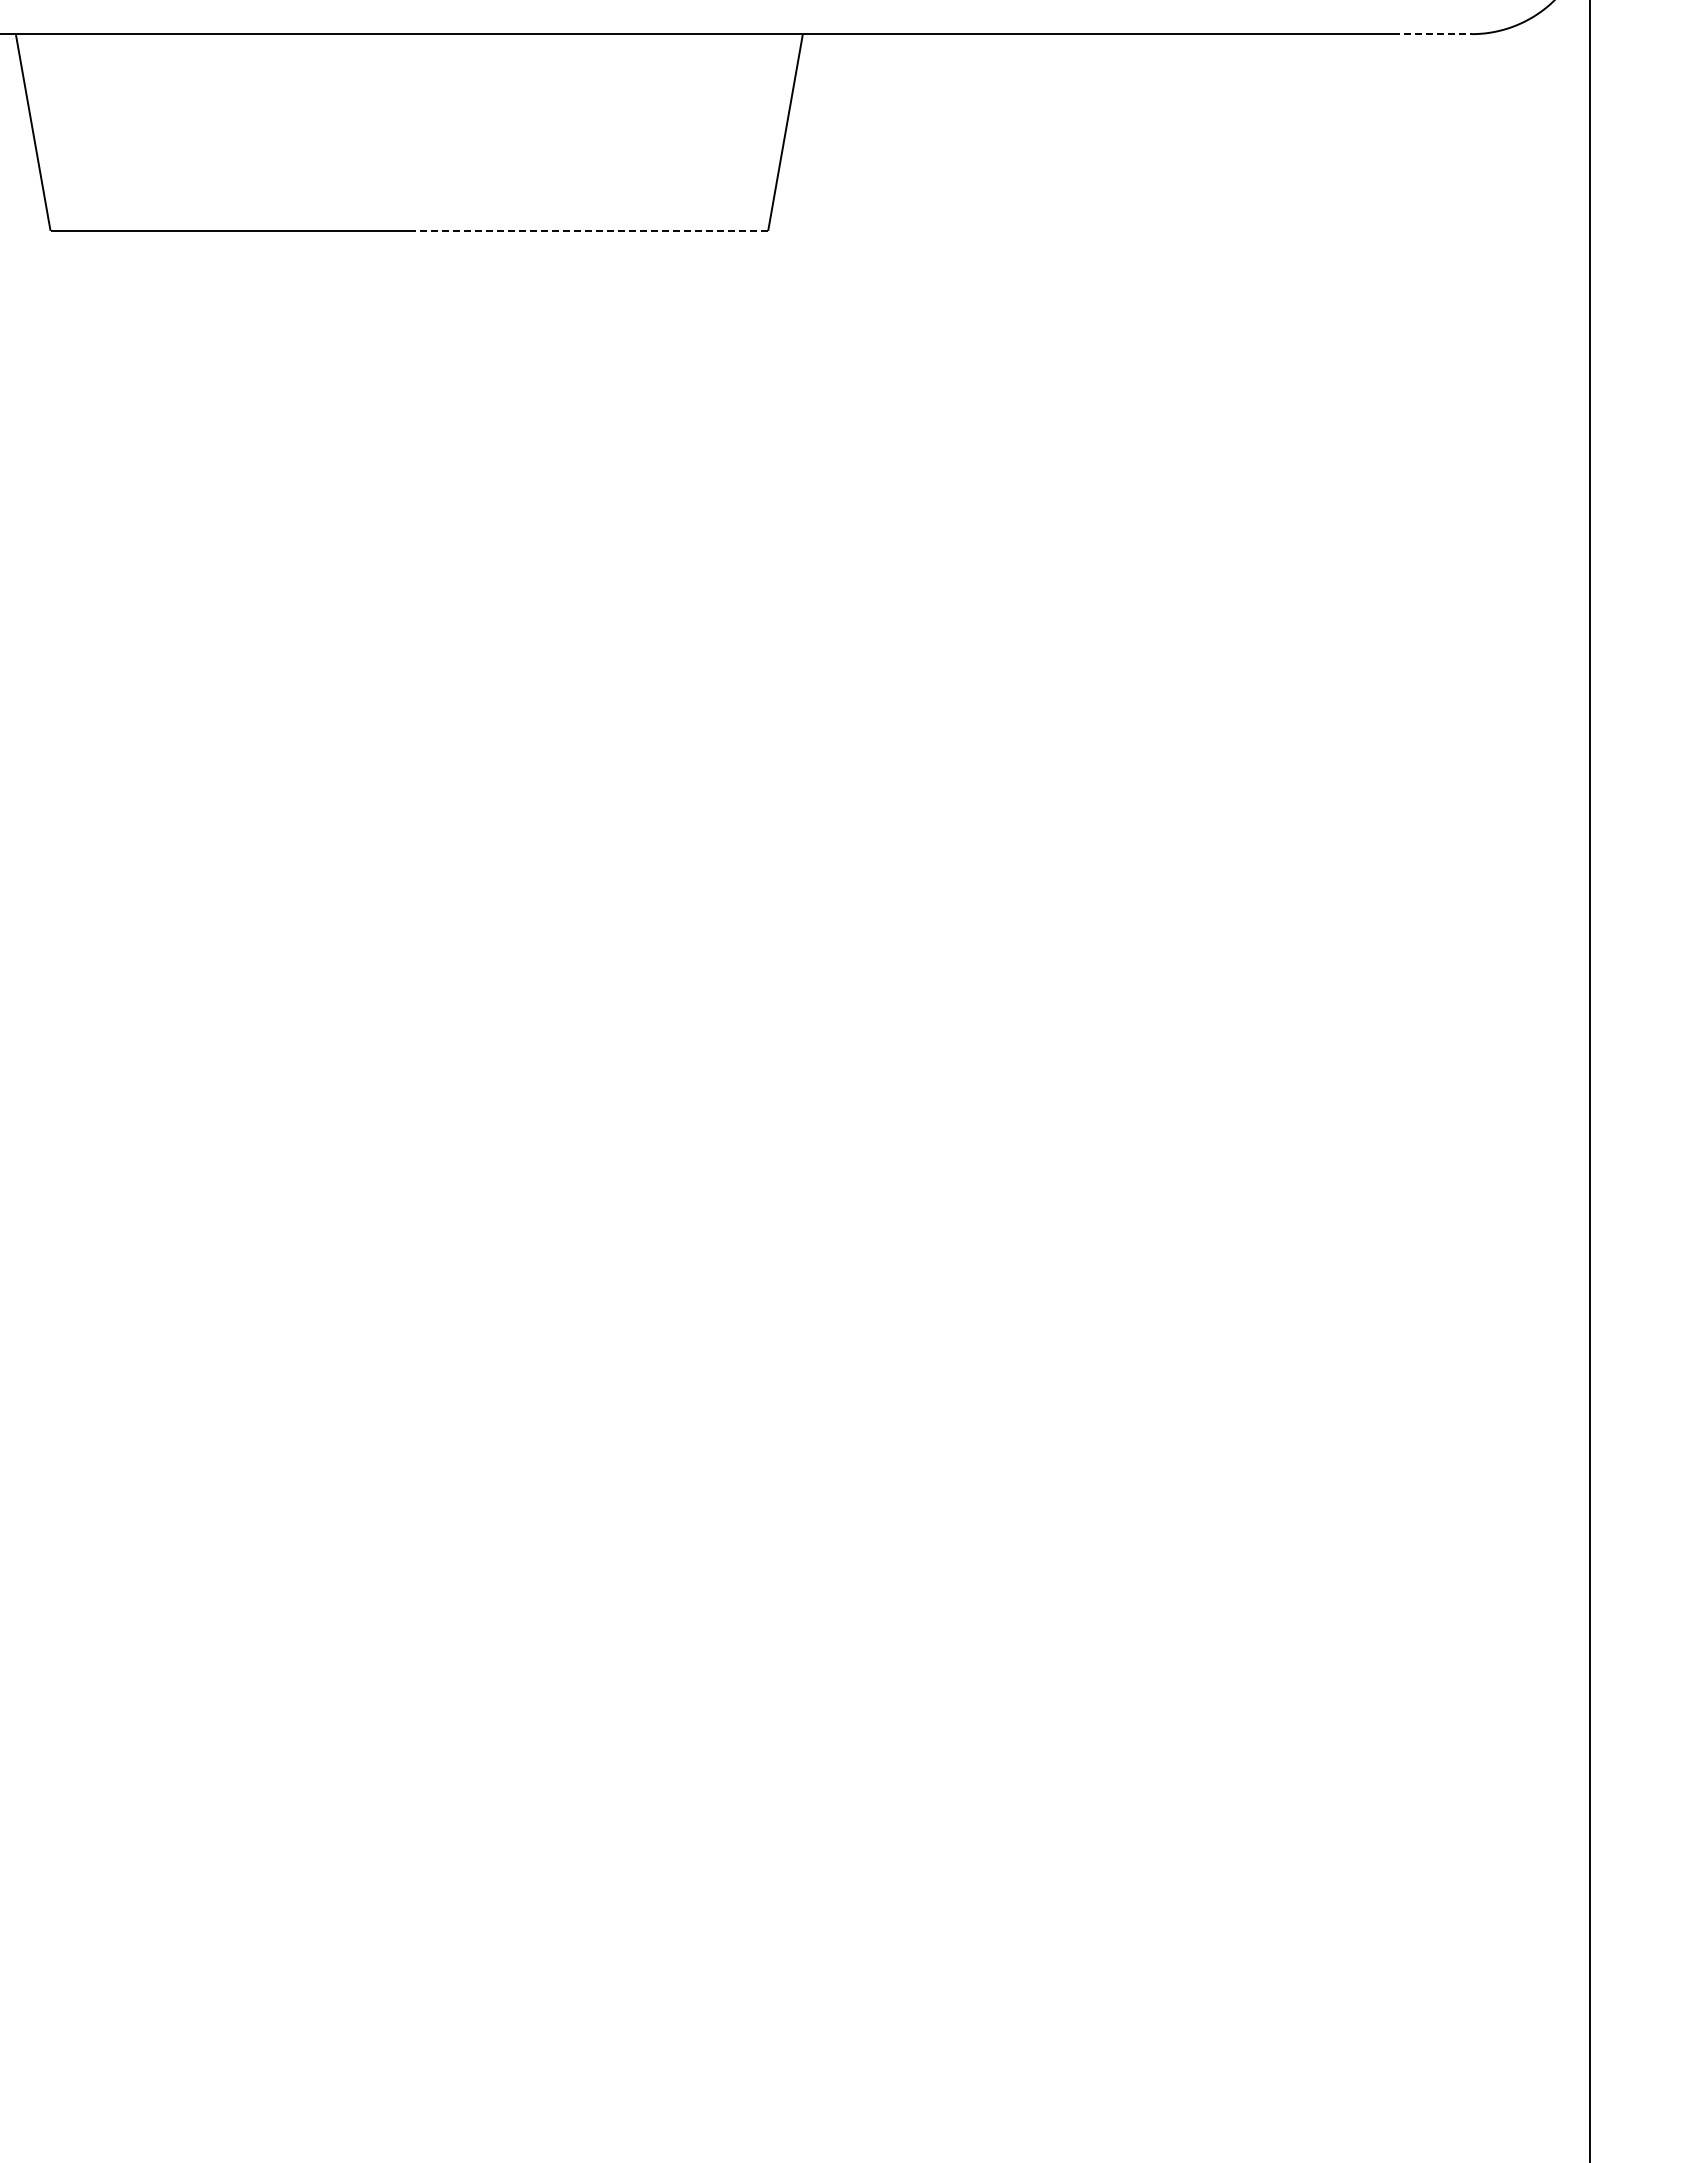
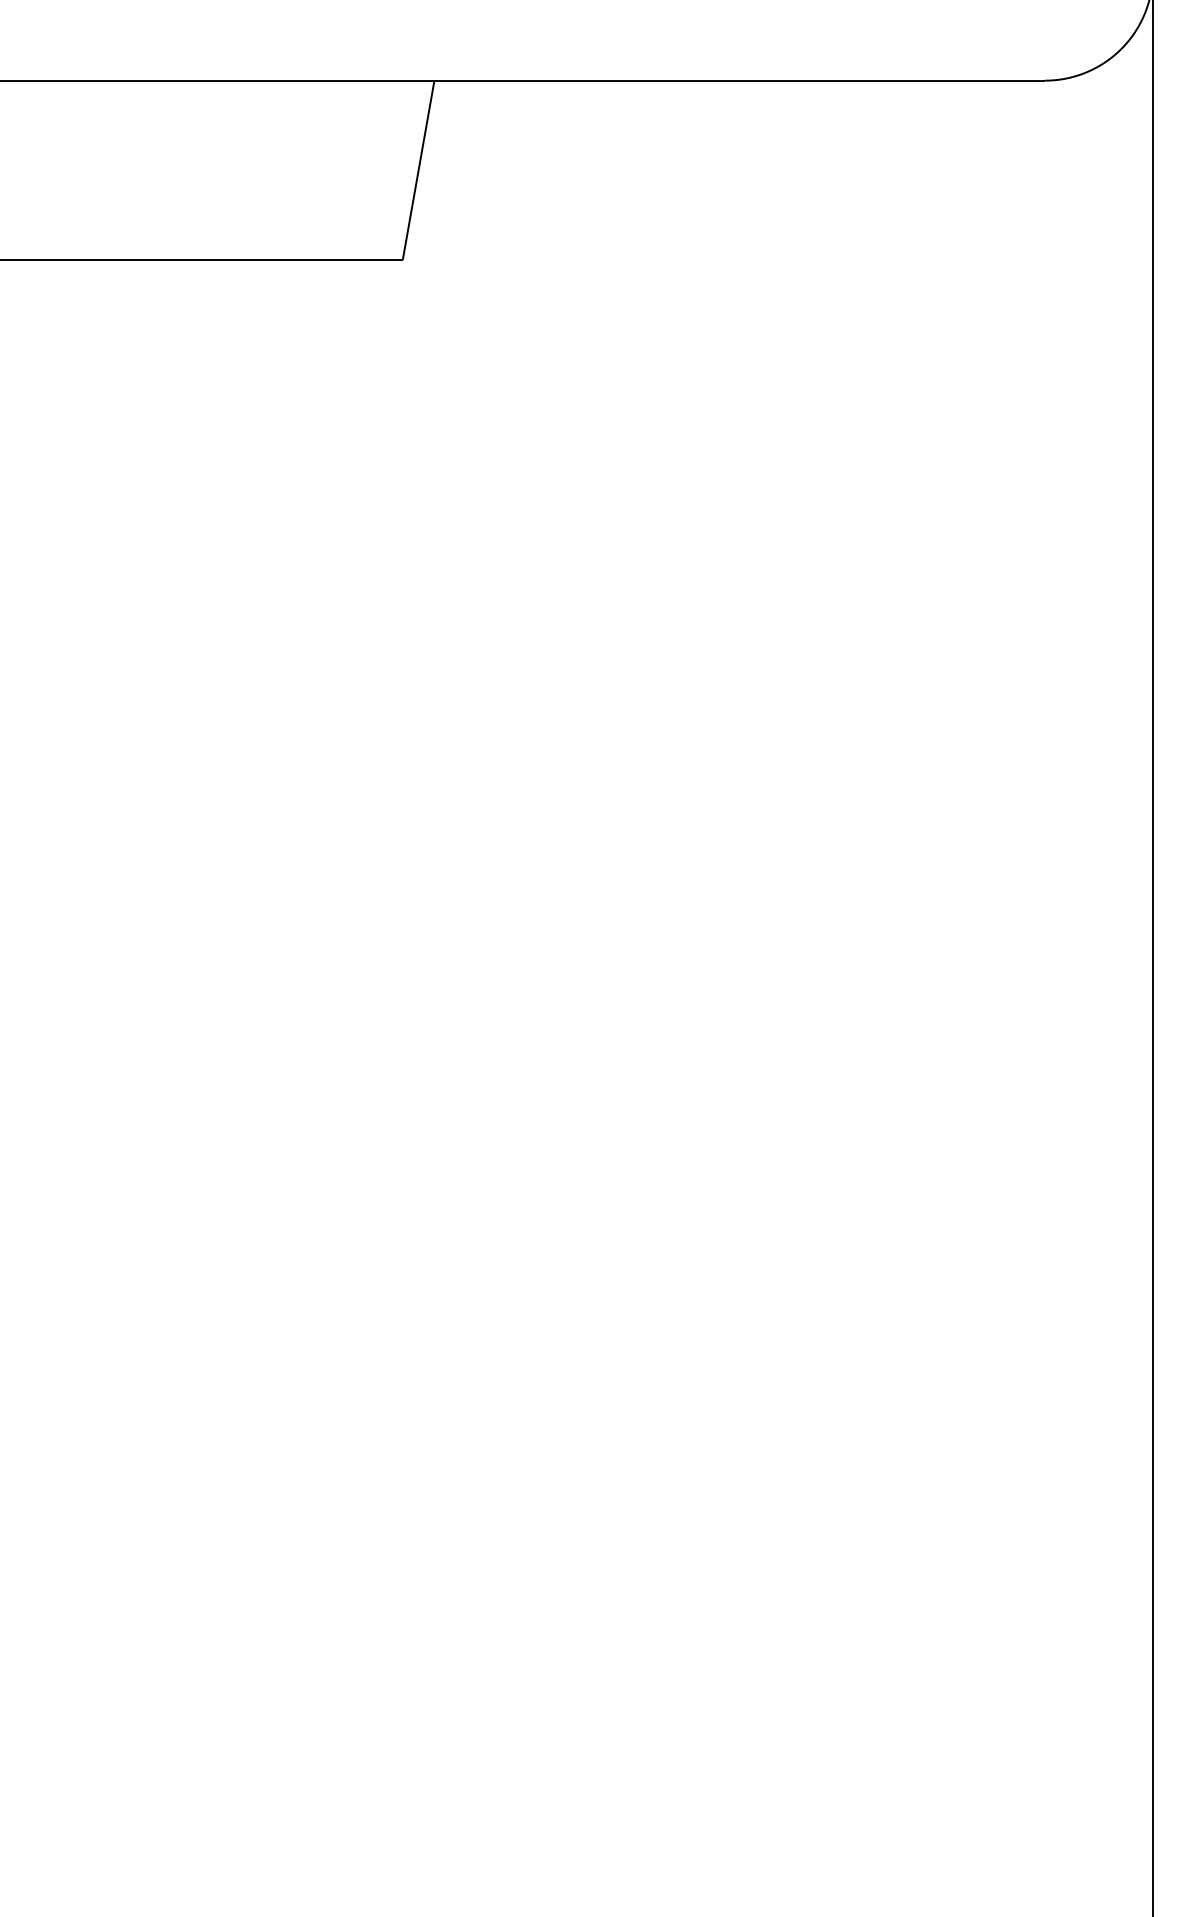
line: (1433, 34) -> (1010, 80), dashed -> solid
line: (589, 230) -> (239, 259), dashed -> solid

